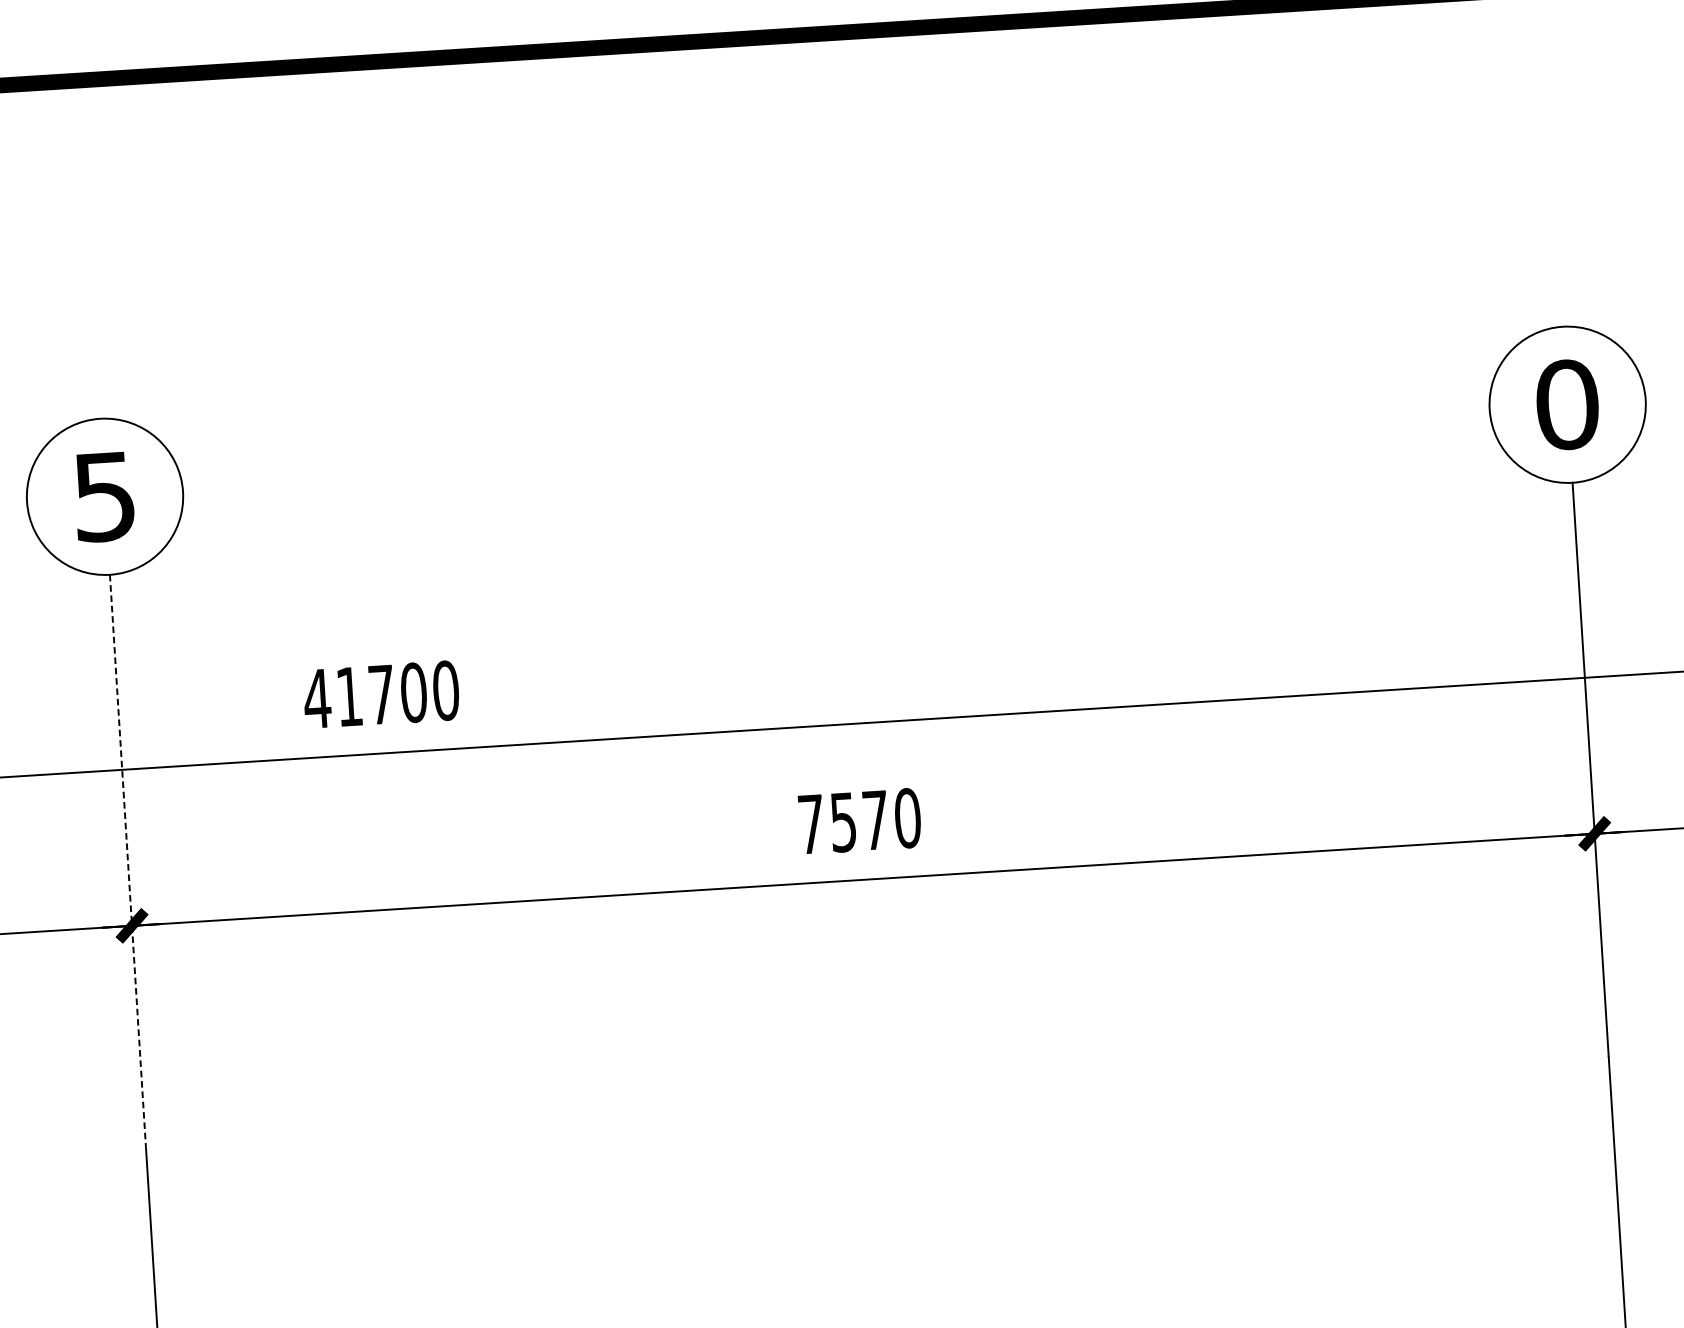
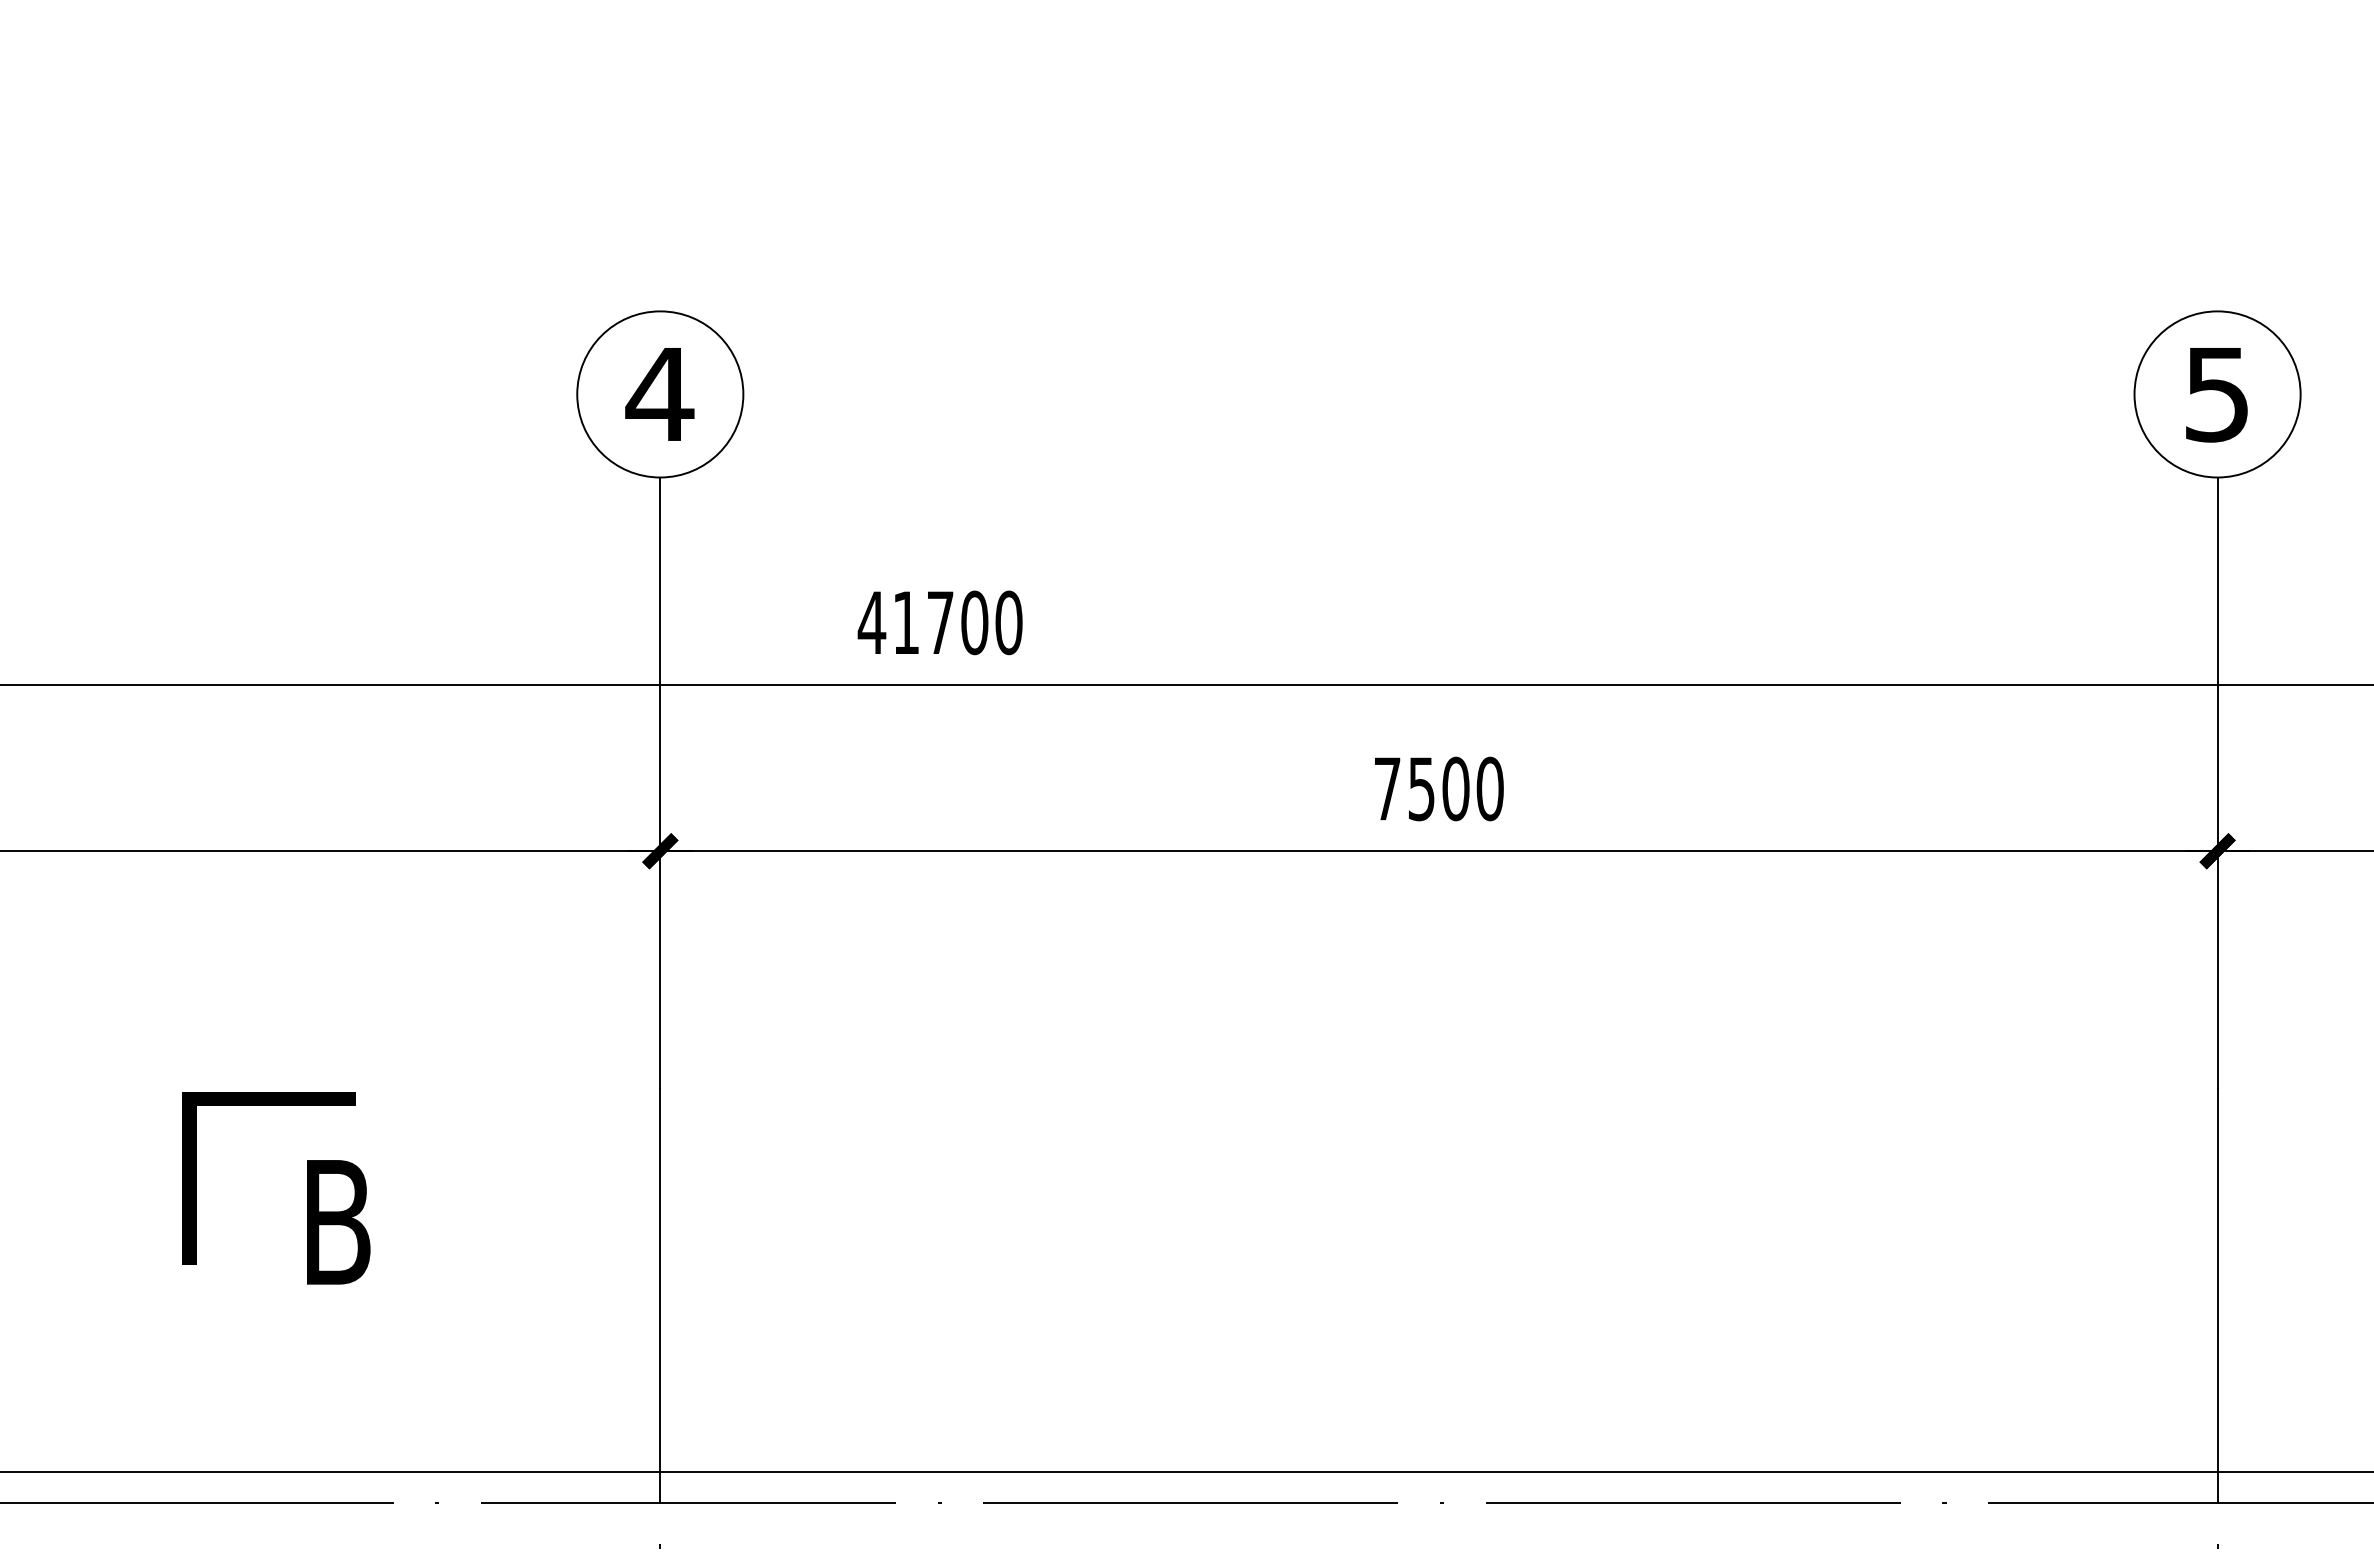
text: (1567, 404) -> (2217, 394), 0 -> 5
text: (104, 497) -> (659, 395), 5 -> 4
text: (875, 819) -> (1455, 788), 7570 -> 7500
line: (128, 862) -> (660, 783), dashed -> solid

